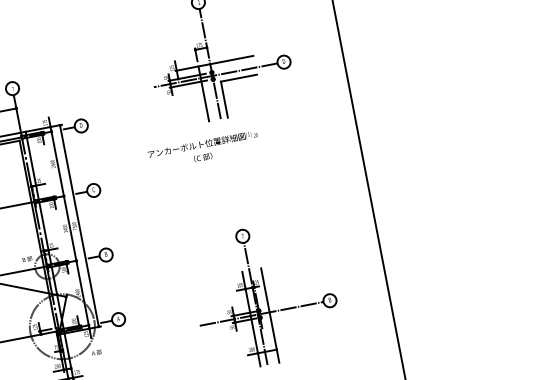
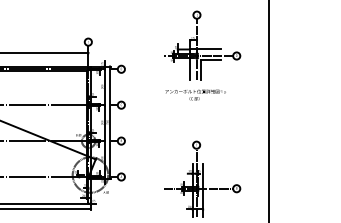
text: (203, 149) -> (195, 94), moved

